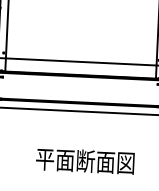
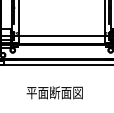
text: (84, 160) -> (54, 92), moved

